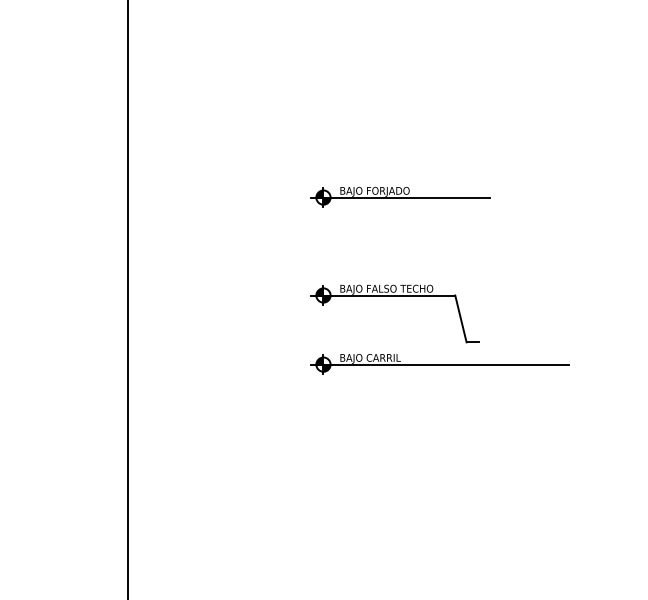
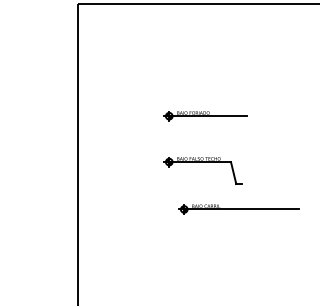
part: (439, 364) -> (238, 209), moved

